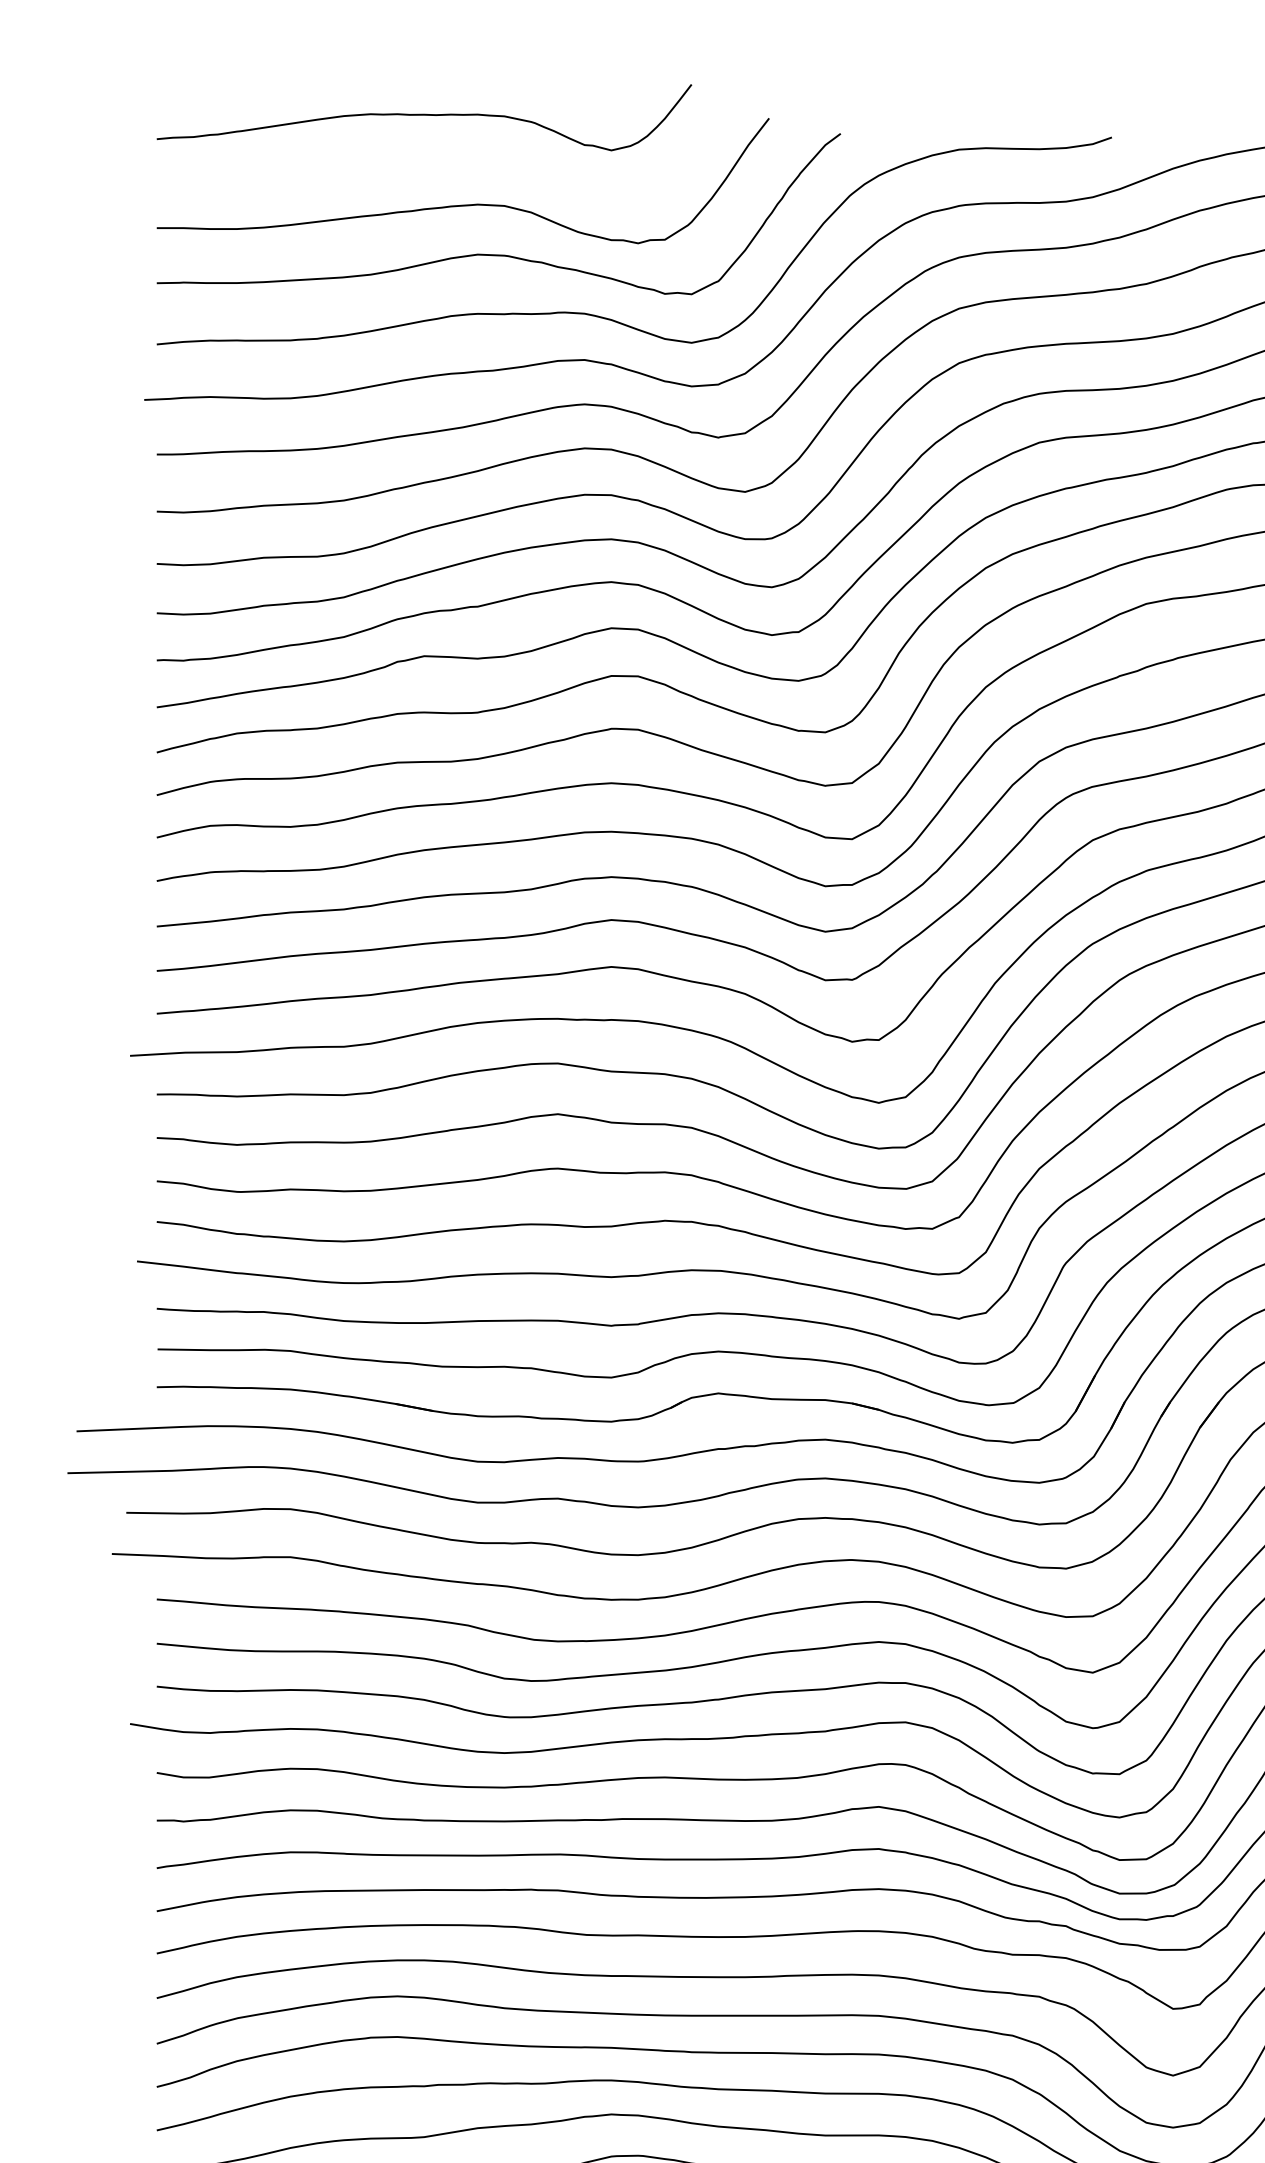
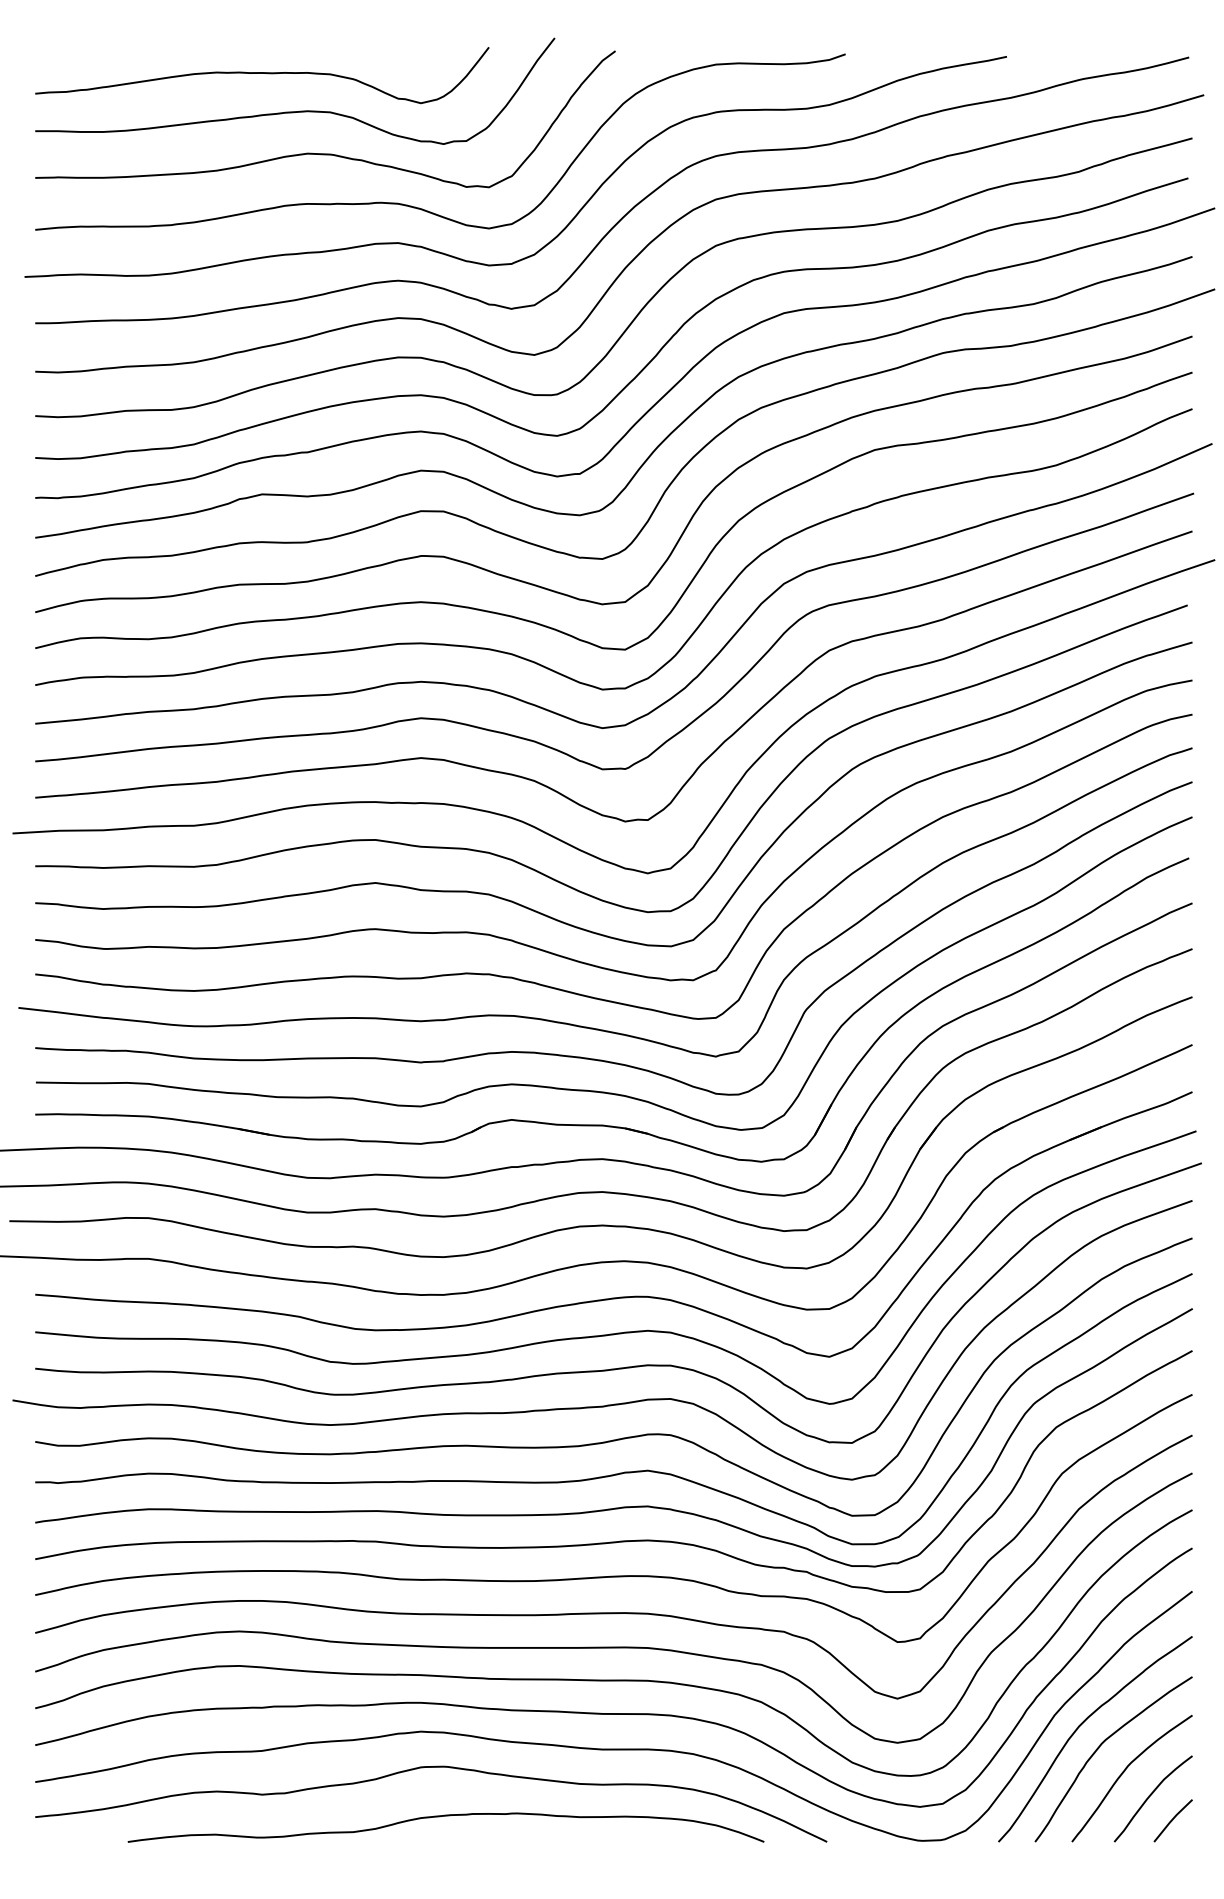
curve: (424, 115) -> (262, 73), moved

